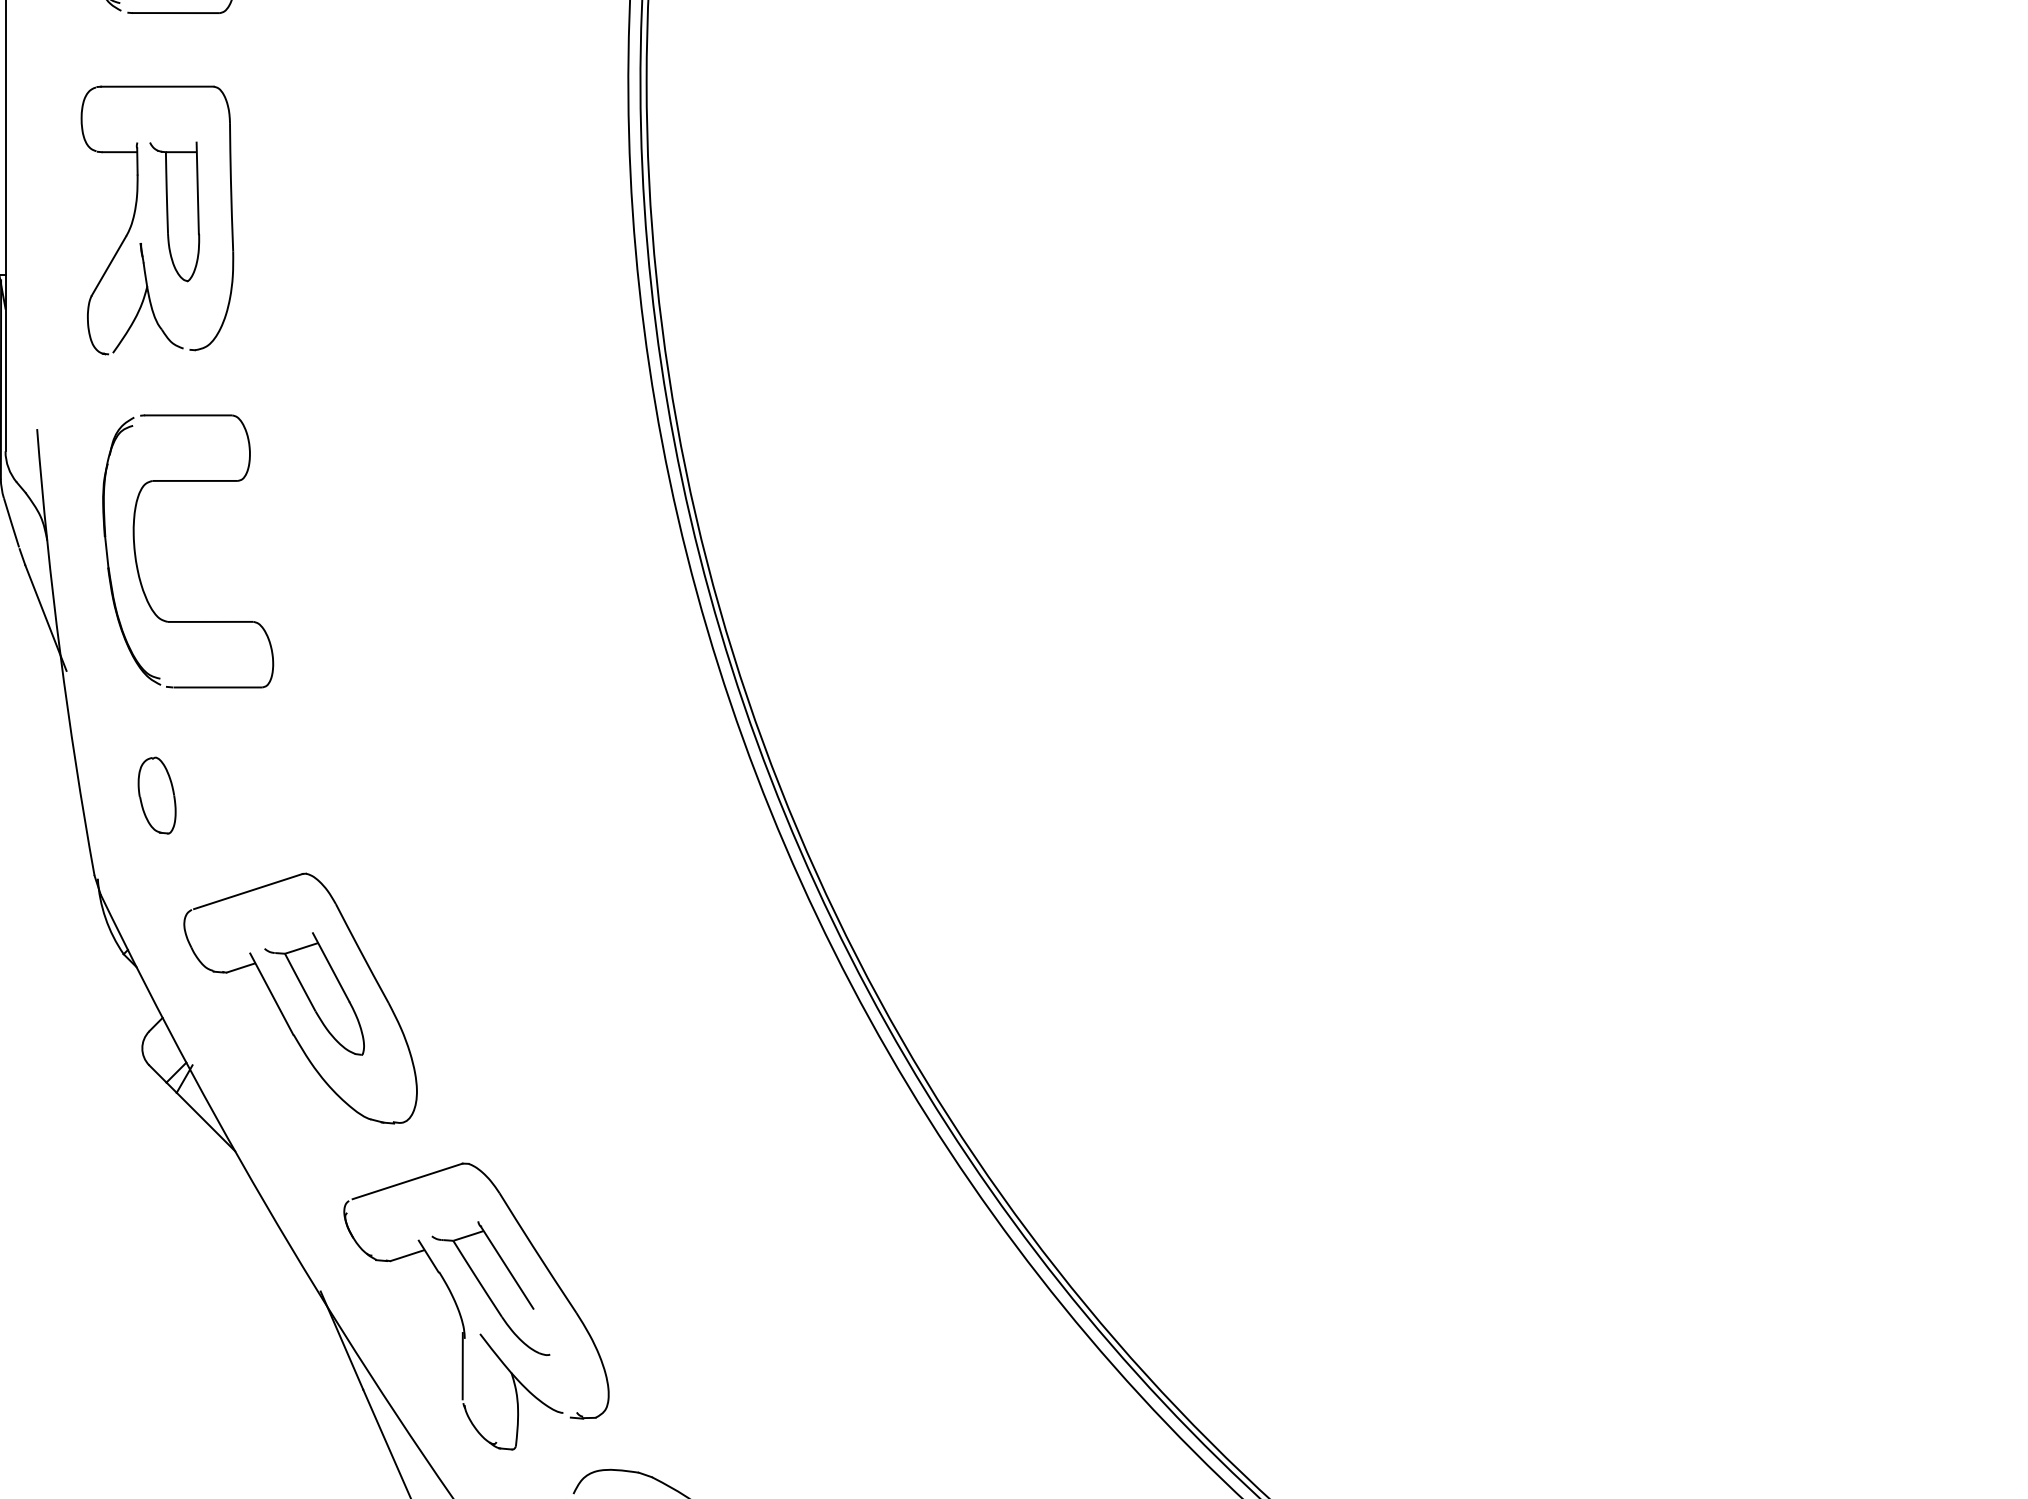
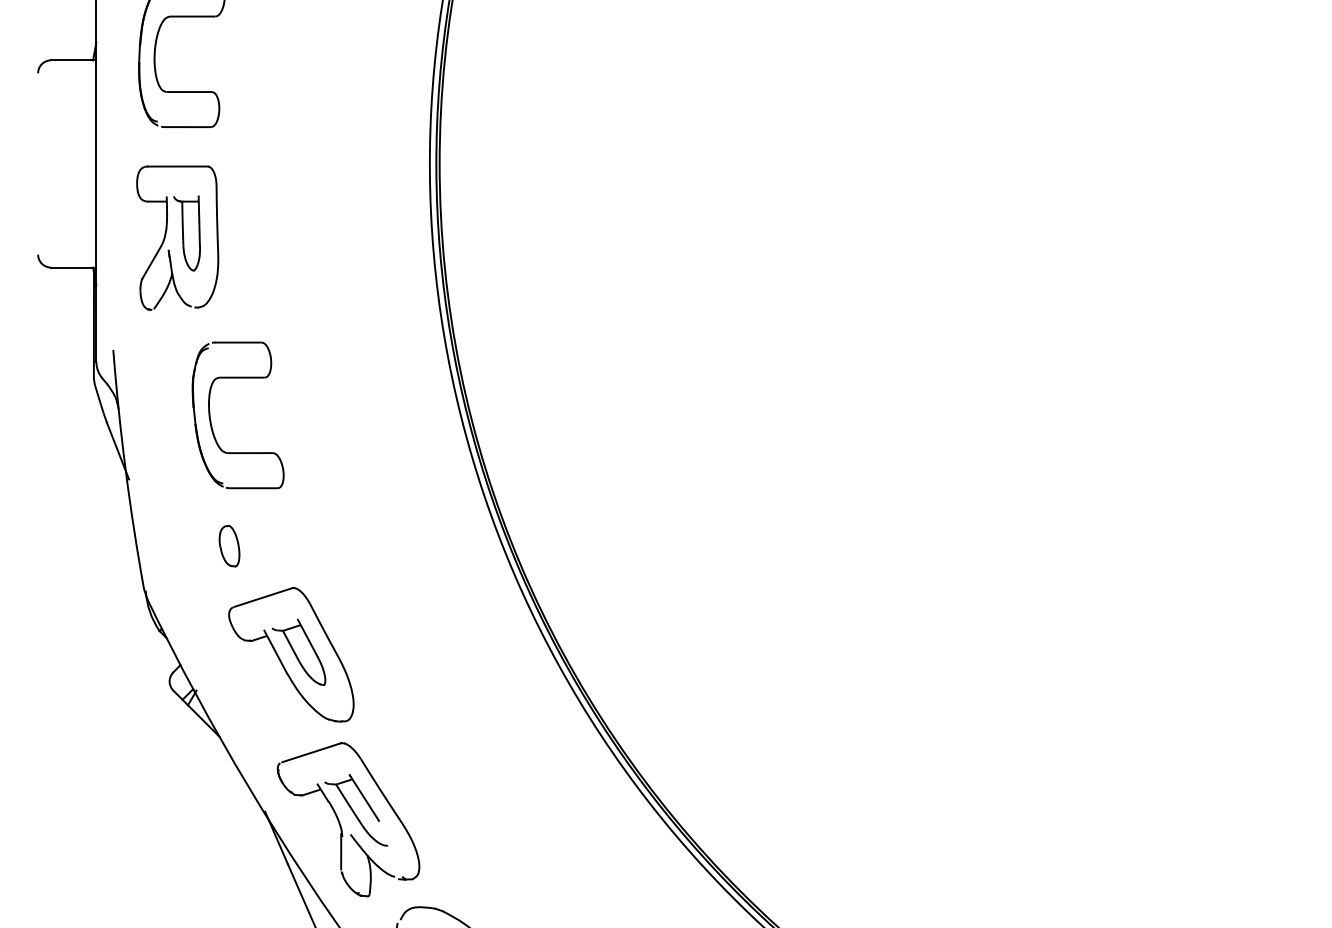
part: (138, 560) -> (211, 420), moved
part: (157, 796) -> (229, 546), moved
part: (300, 997) -> (291, 654), moved

